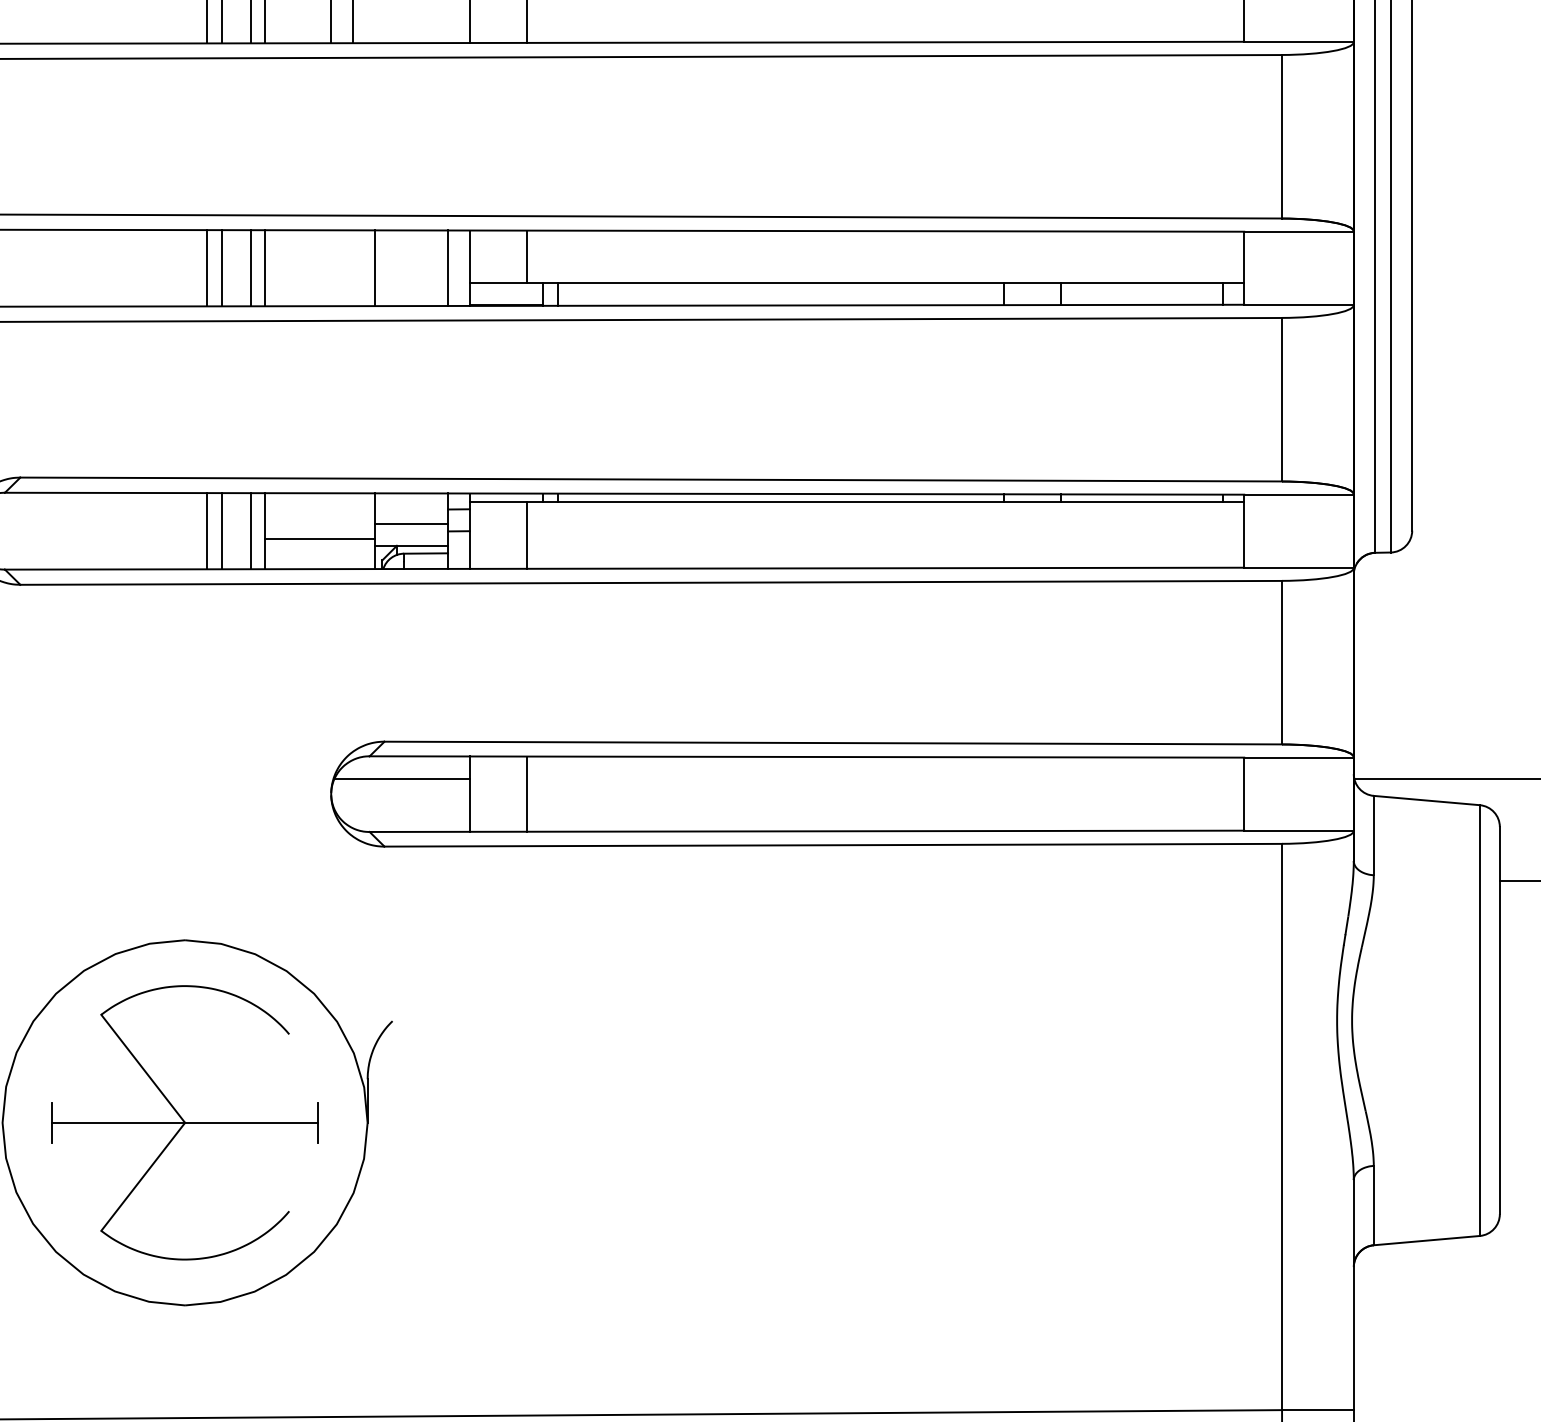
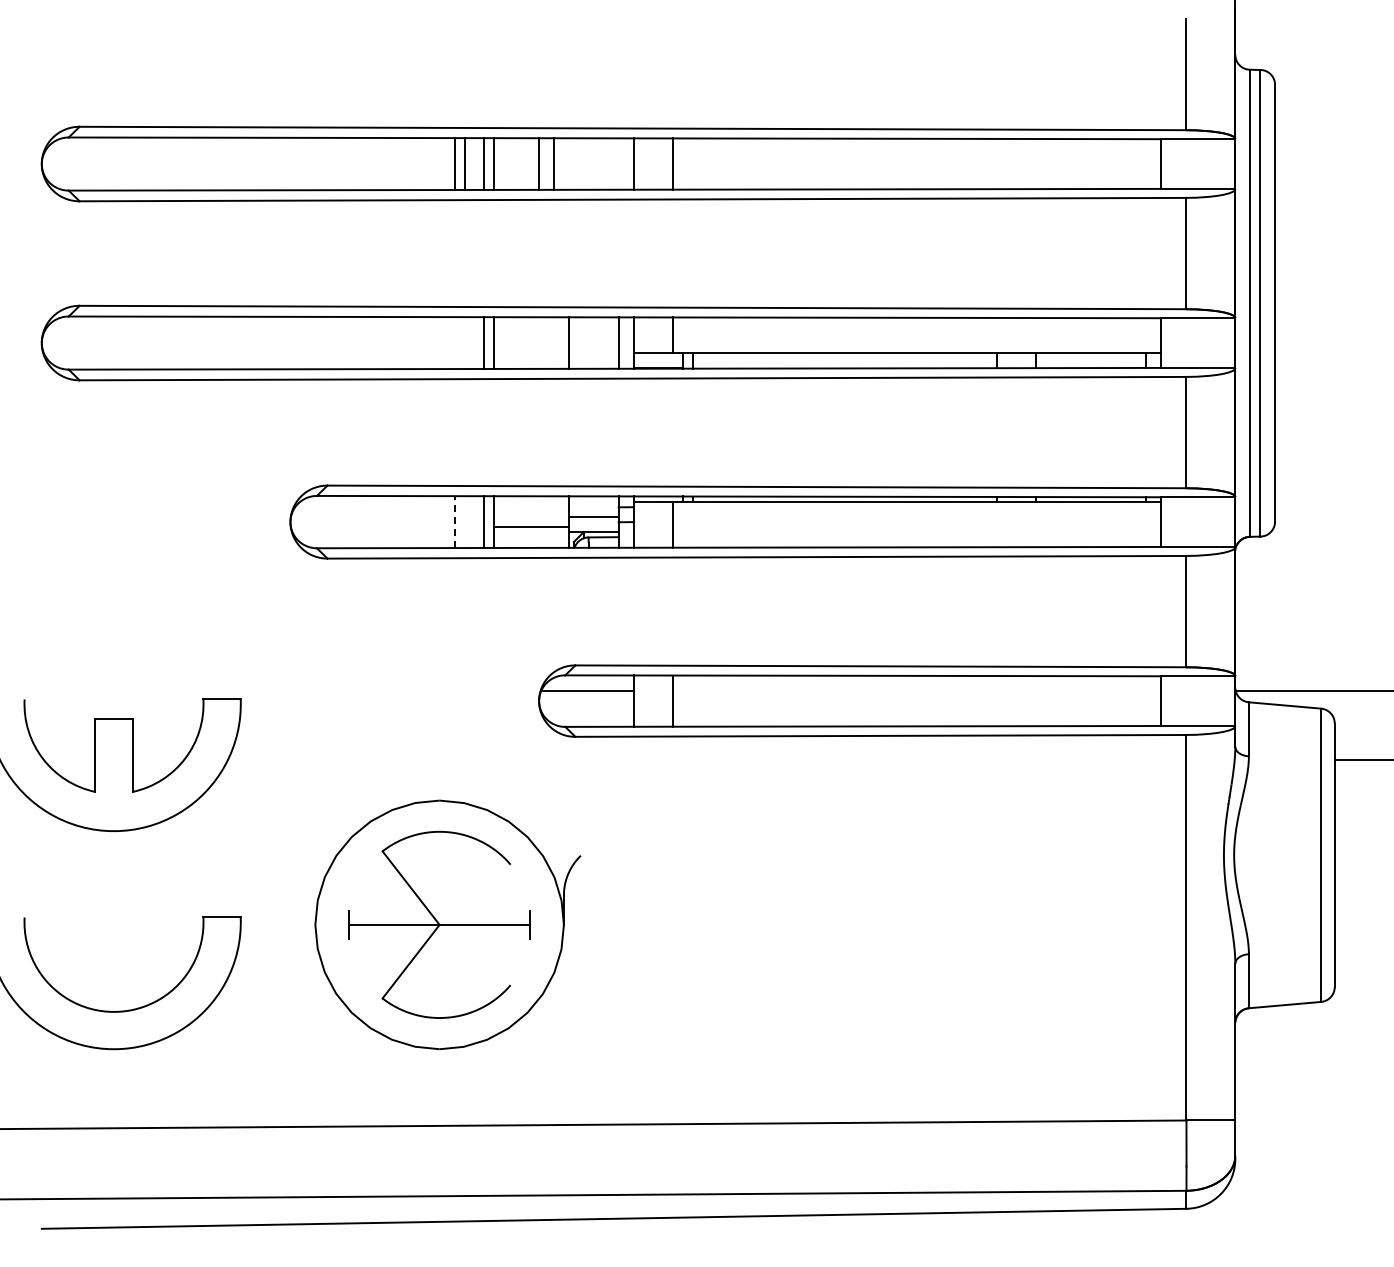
line: (206, 268) -> (454, 343), removed
line: (221, 268) -> (464, 343), removed
line: (206, 531) -> (454, 522), solid -> dashed
line: (221, 531) -> (464, 522), removed

